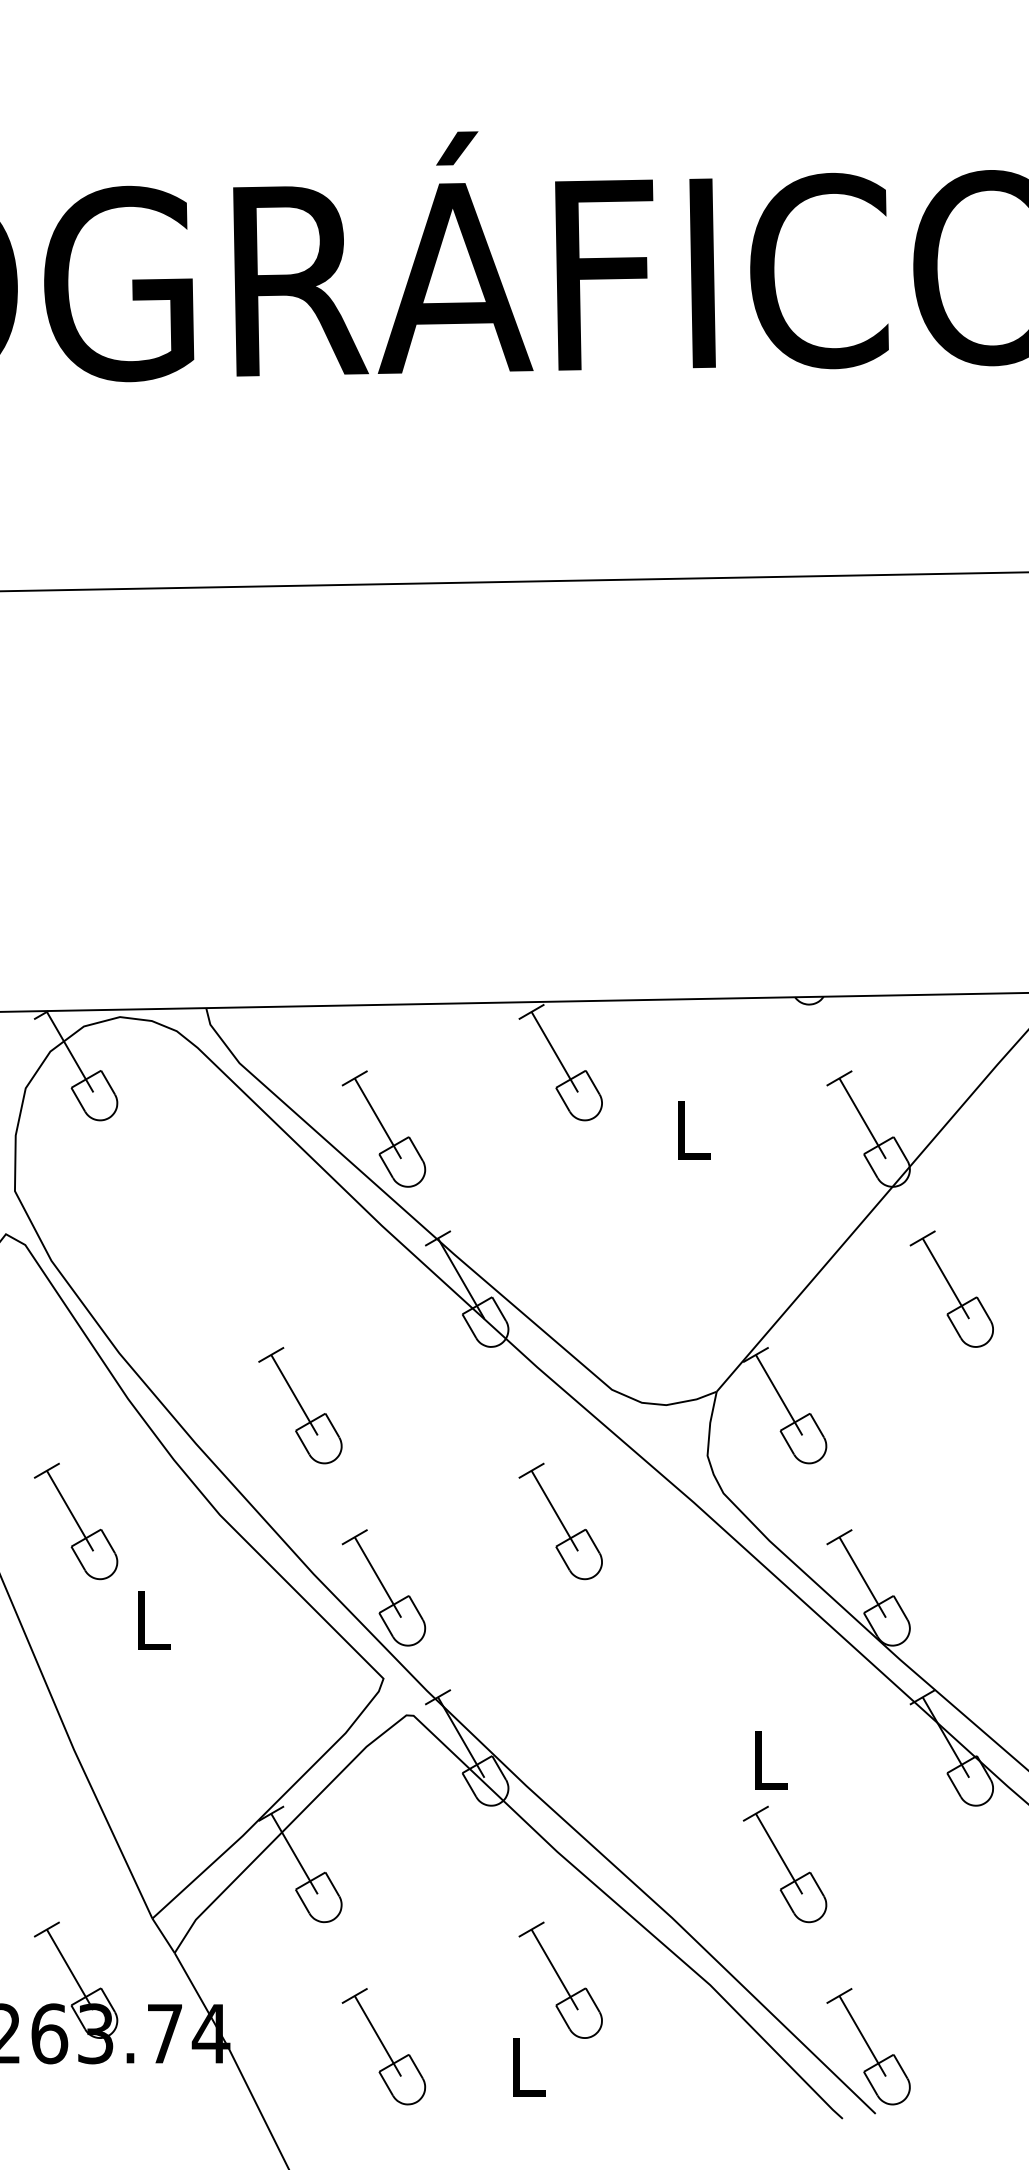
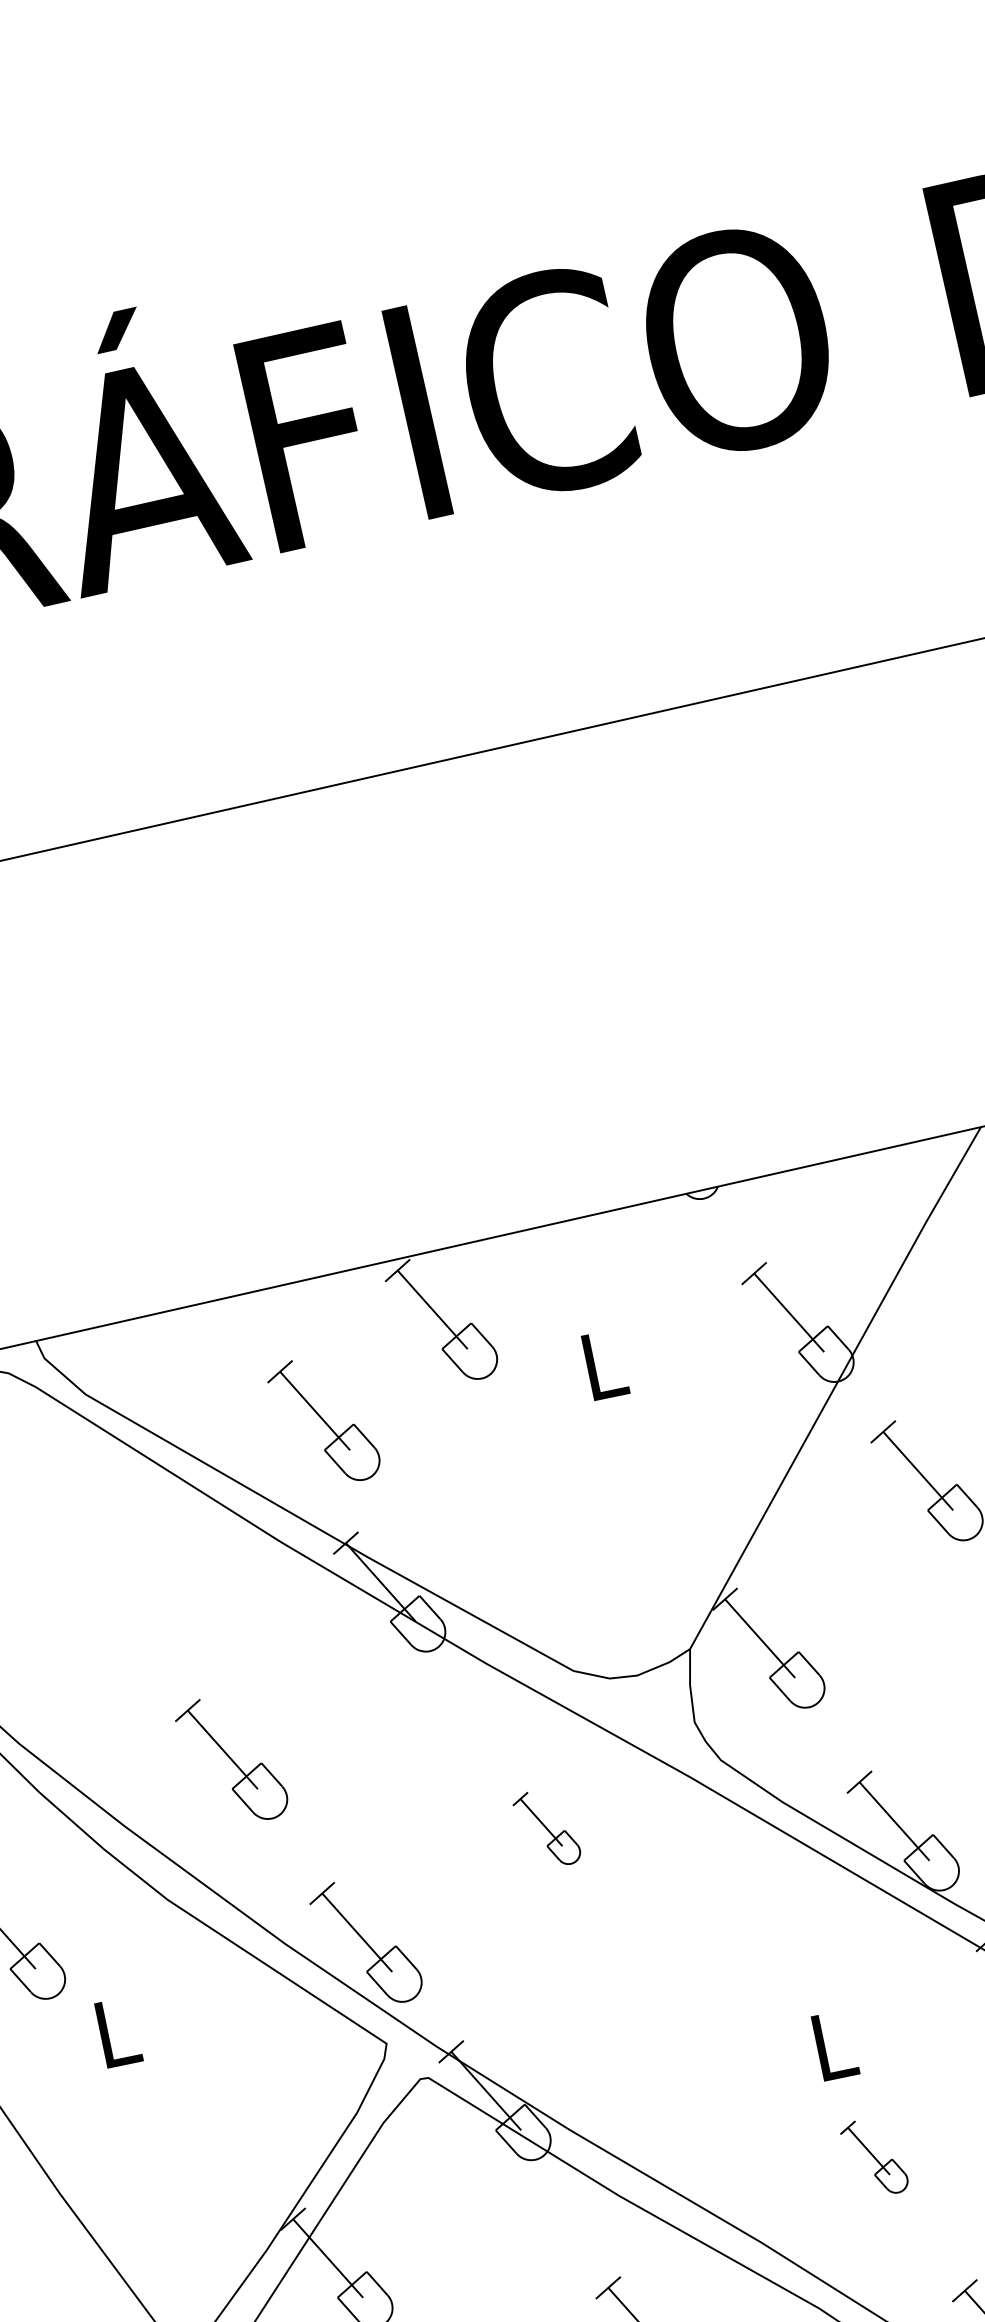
part: (383, 1128) -> (323, 1420), moved
part: (560, 1521) -> (546, 1828), size x0.6
part: (784, 1864) -> (873, 2157), size x0.6

